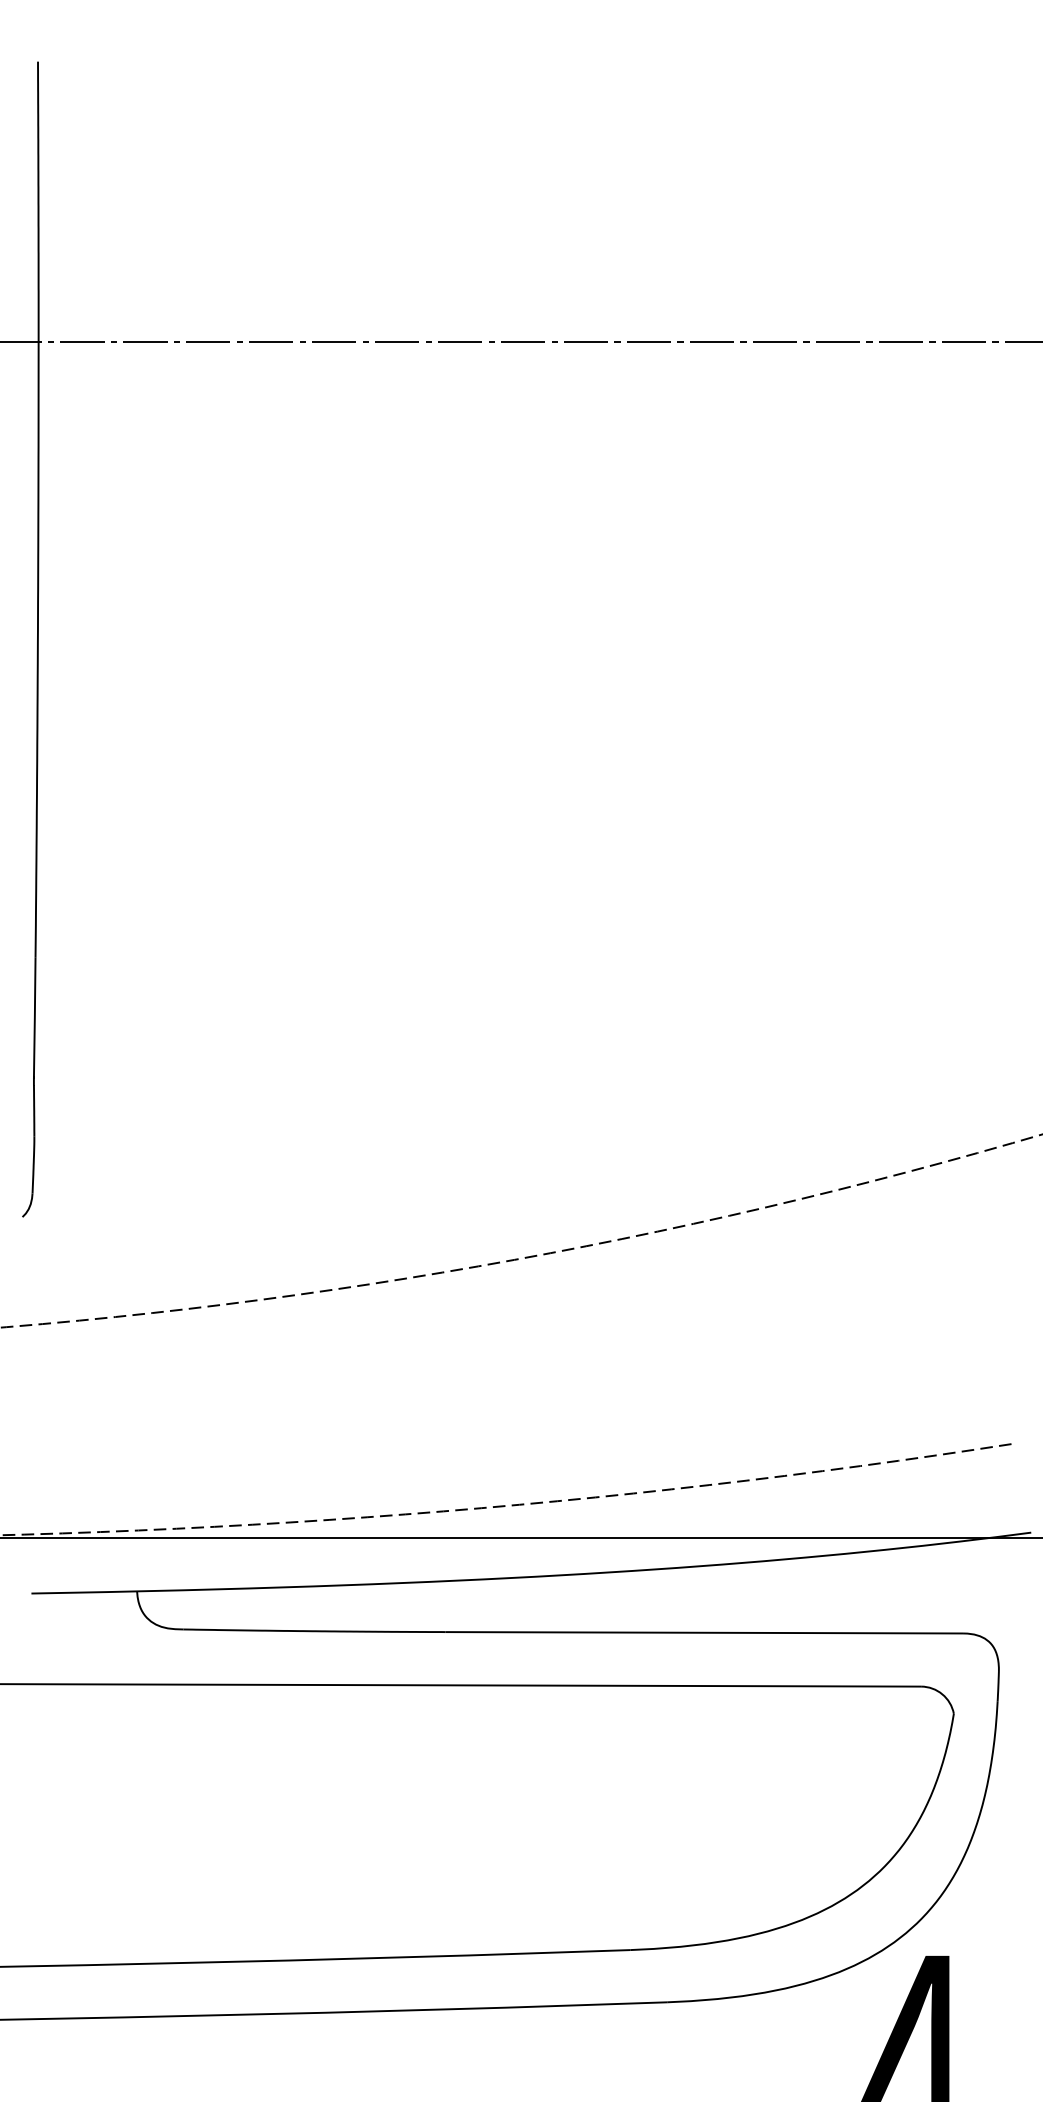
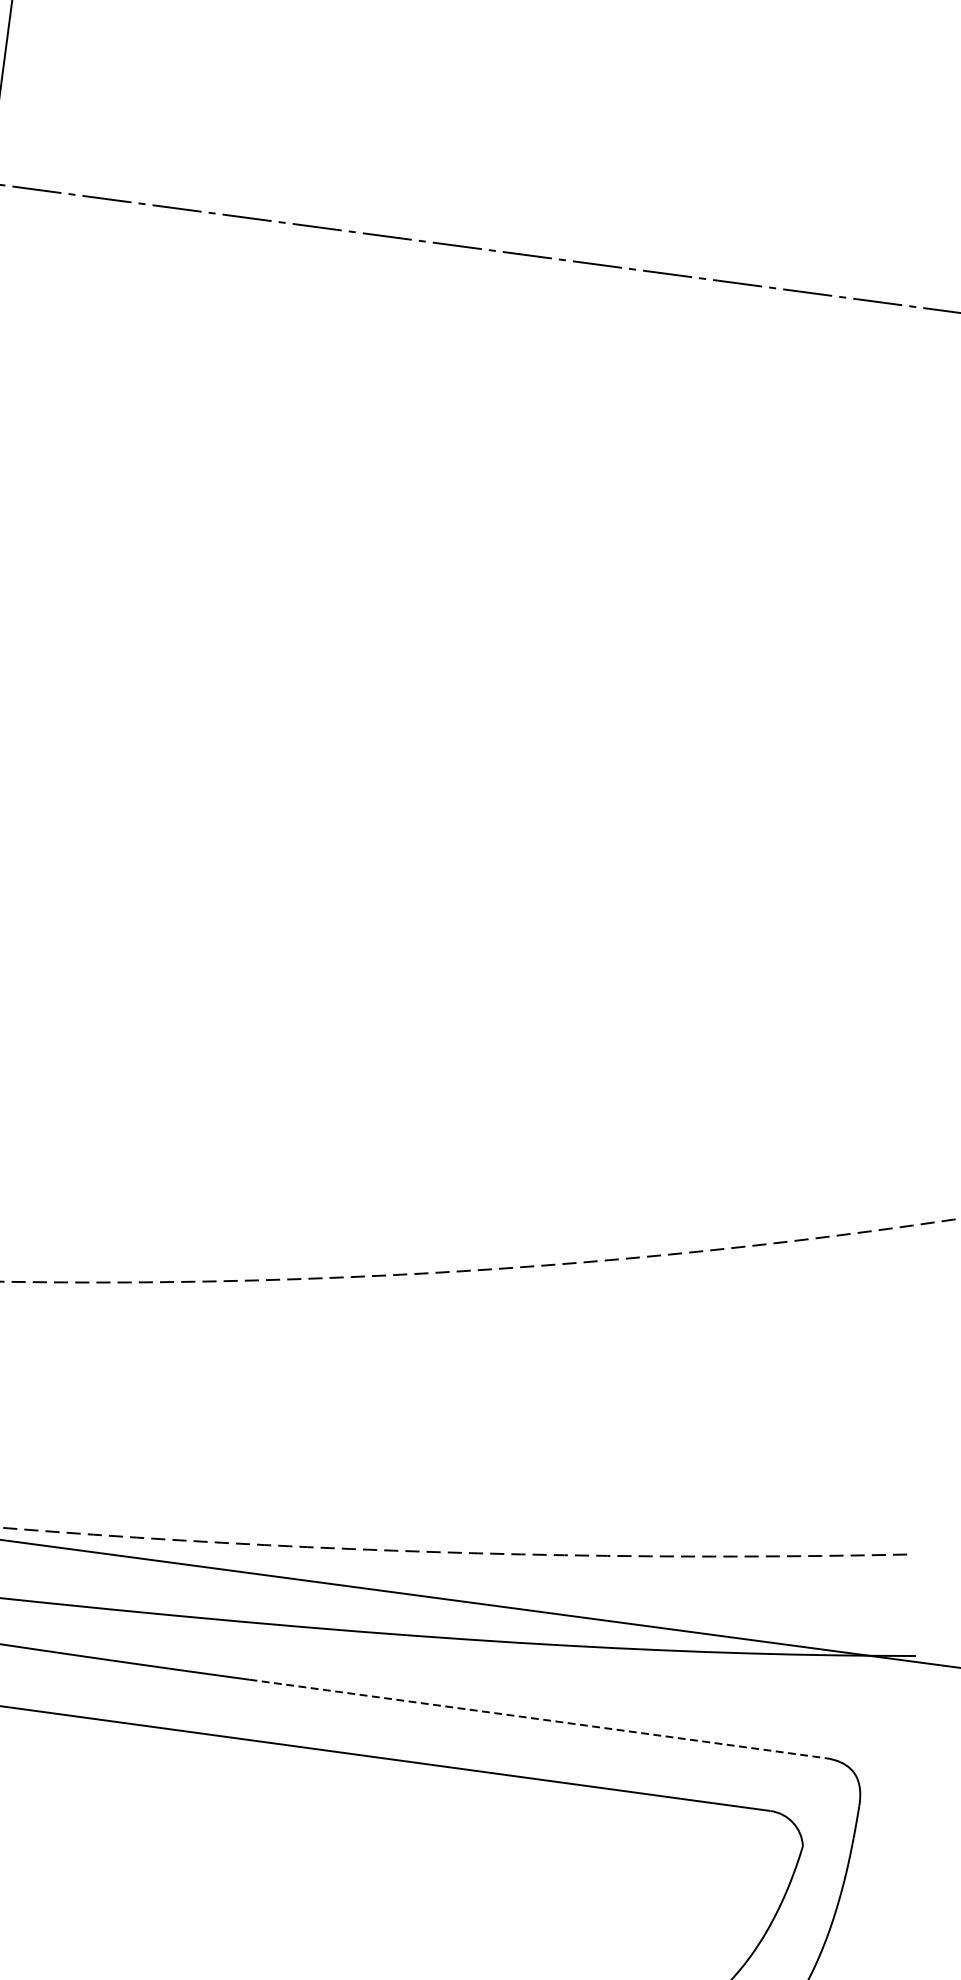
line: (704, 1632) -> (537, 1718), solid -> dashed

